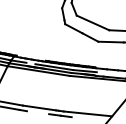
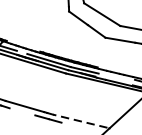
line: (86, 113) -> (79, 120), solid -> dashed

